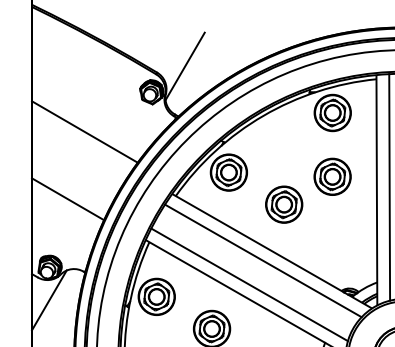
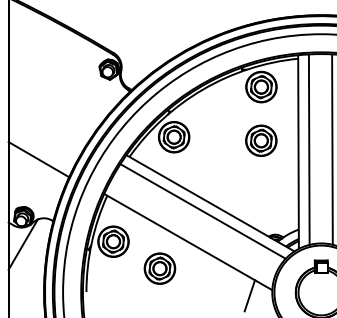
line: (184, 65) -> (136, 47), removed
line: (84, 131) -> (52, 102), removed
part: (284, 205) -> (220, 164), removed
line: (249, 284) -> (191, 231), removed

